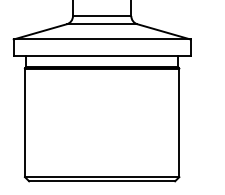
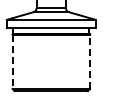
line: (180, 122) -> (90, 61), solid -> dashed
line: (24, 124) -> (12, 62), solid -> dashed

